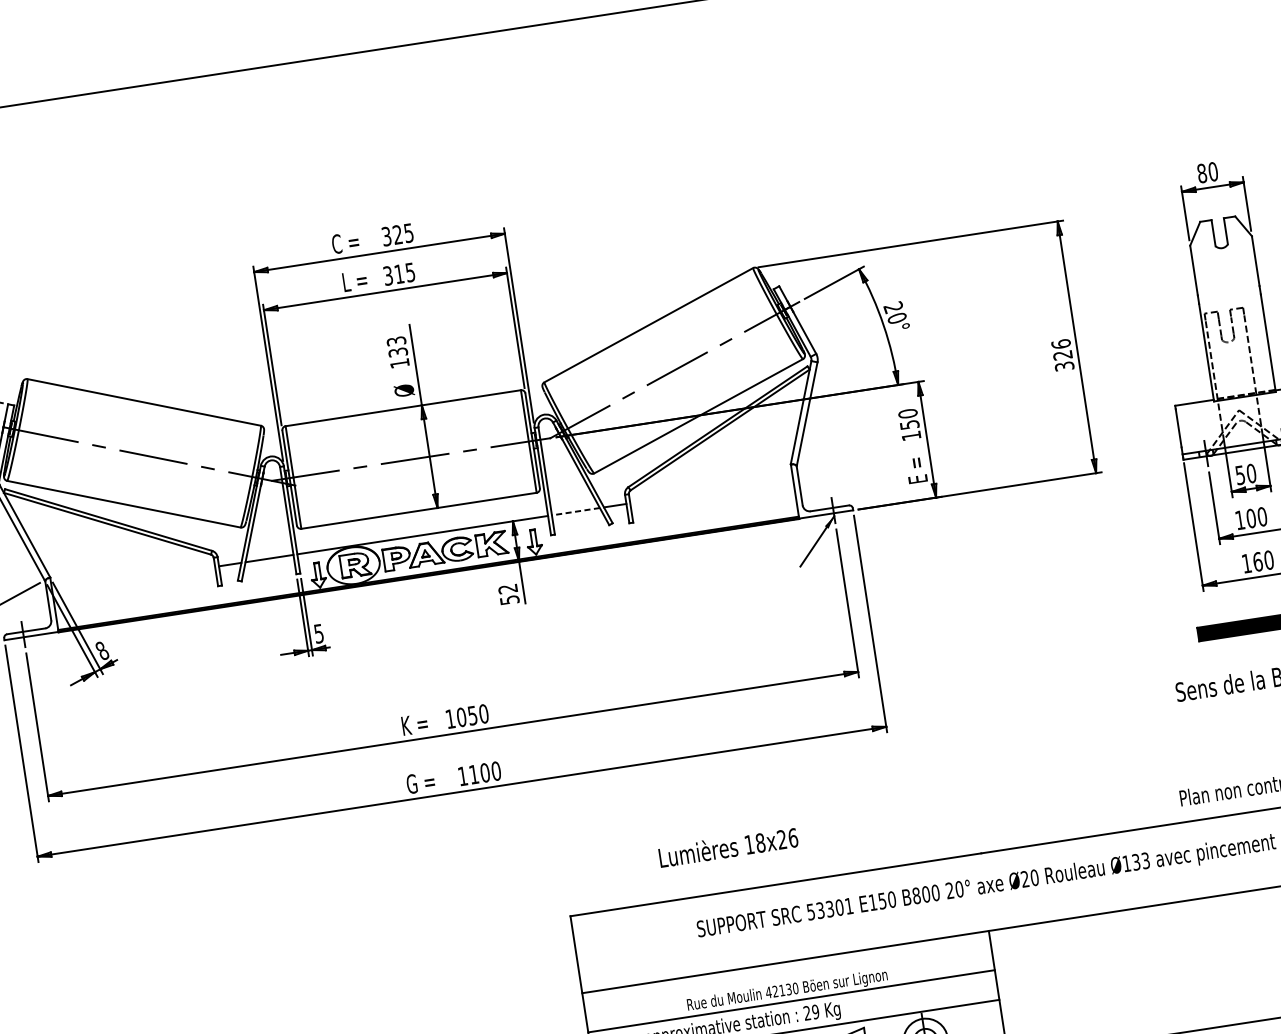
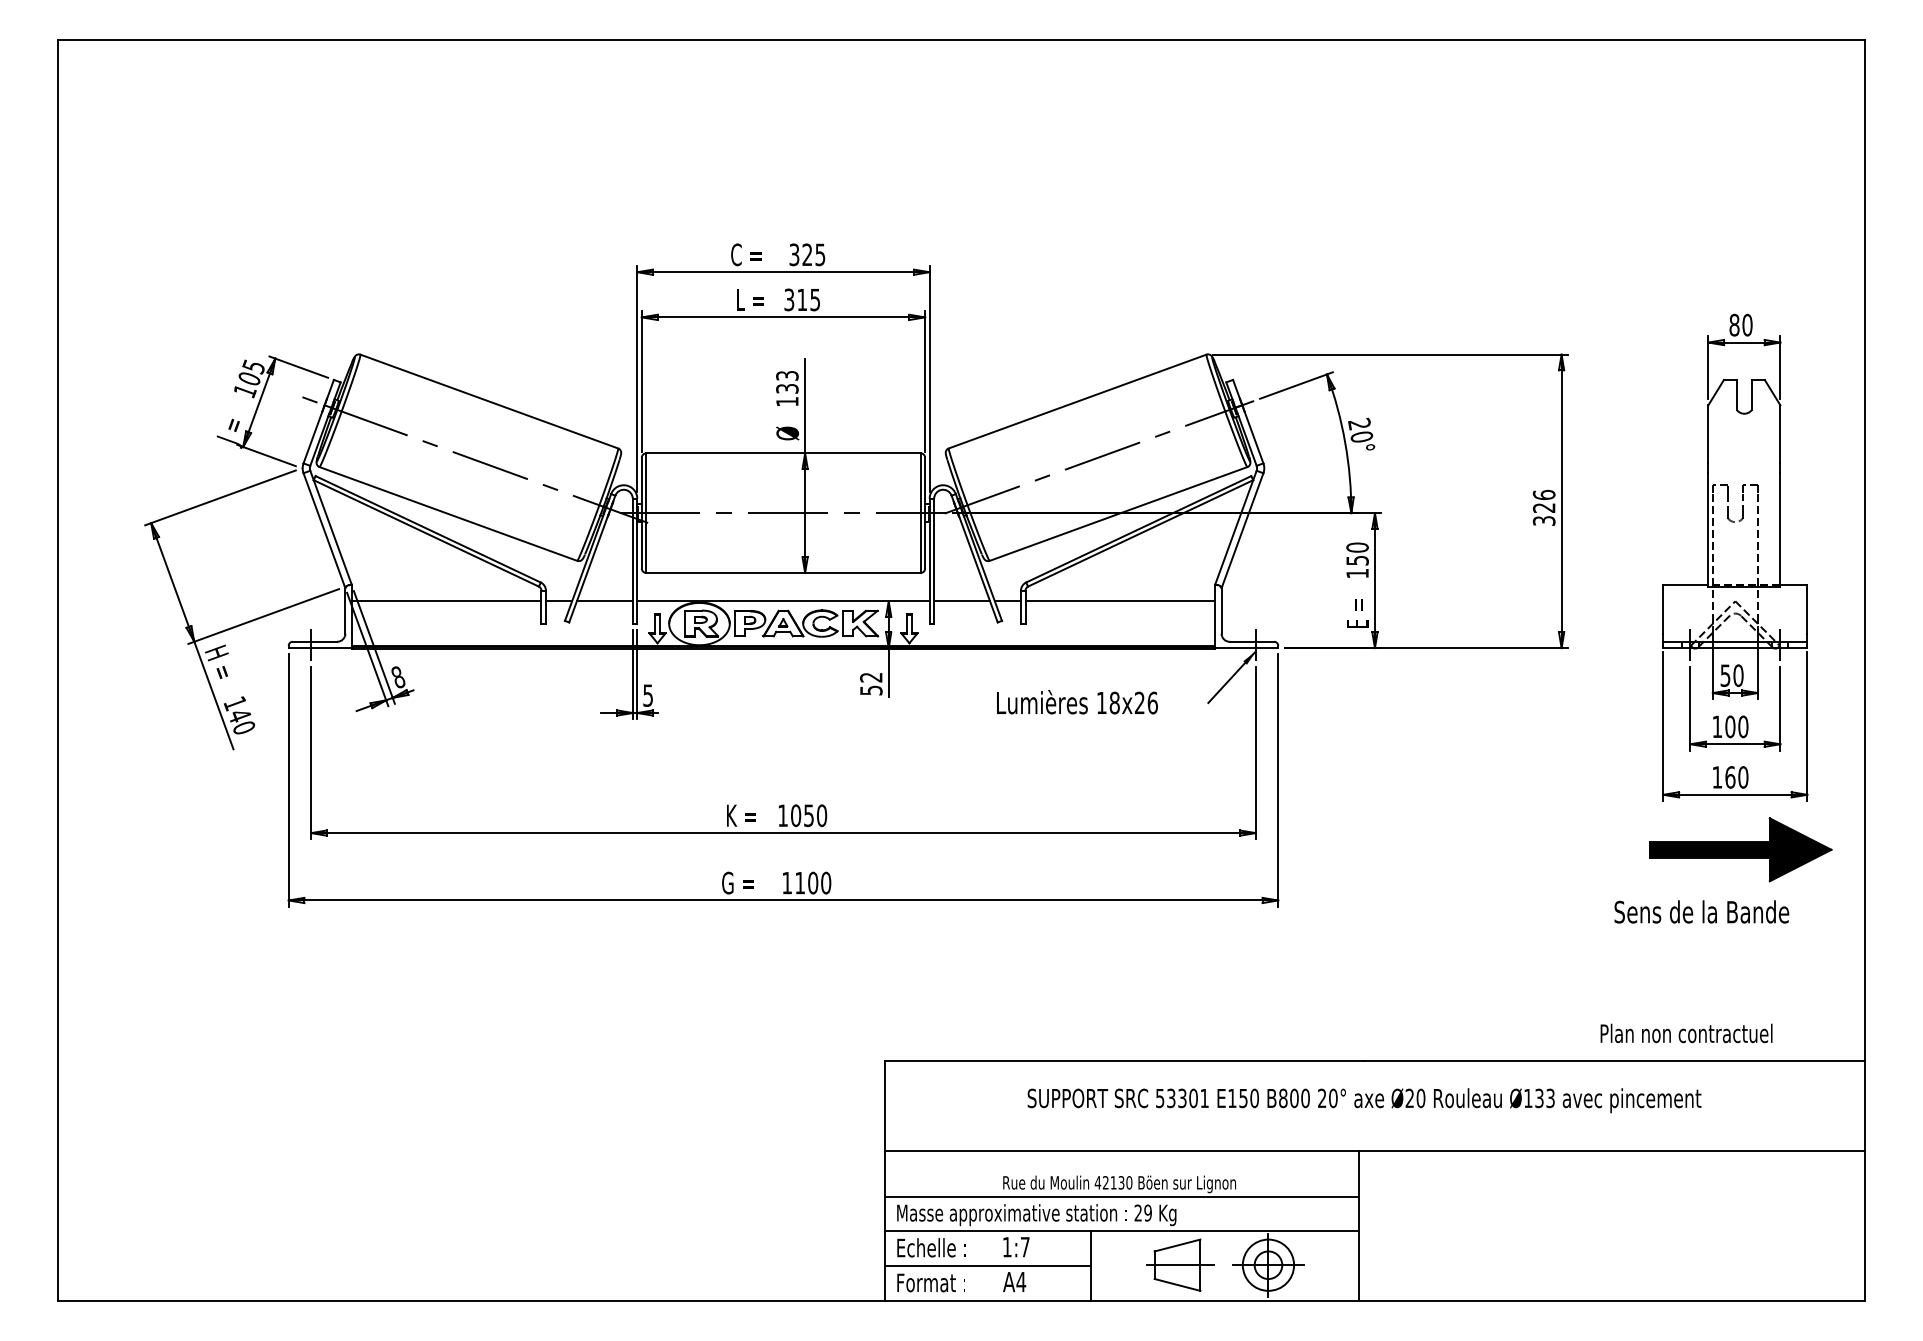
line: (711, 491) -> (1120, 601), added
line: (576, 511) -> (962, 601), dashed -> solid
line: (133, 579) -> (446, 601), added
text: (728, 847) -> (1077, 702), moved

